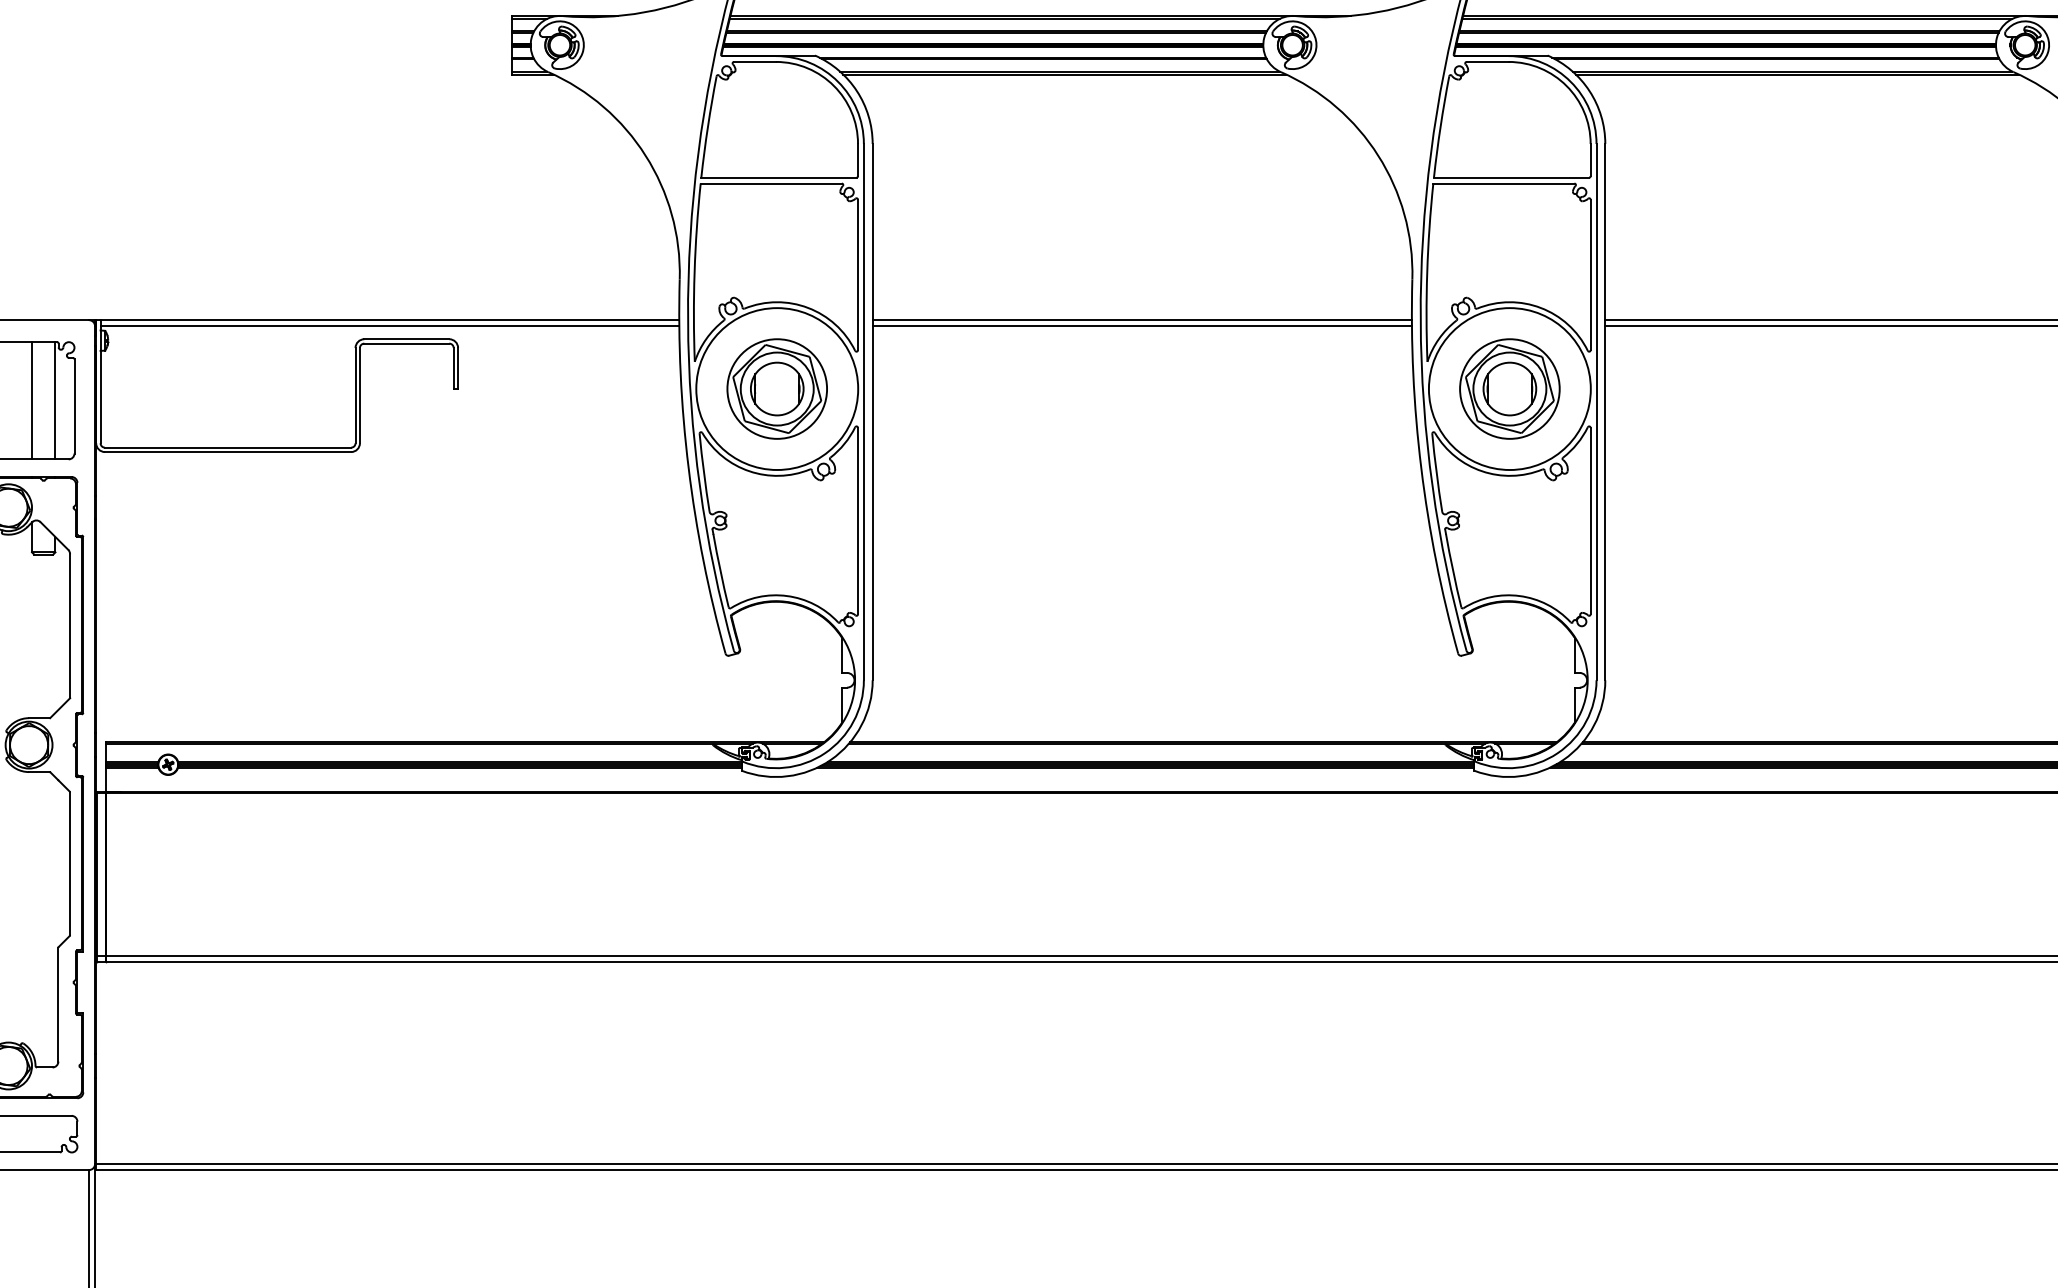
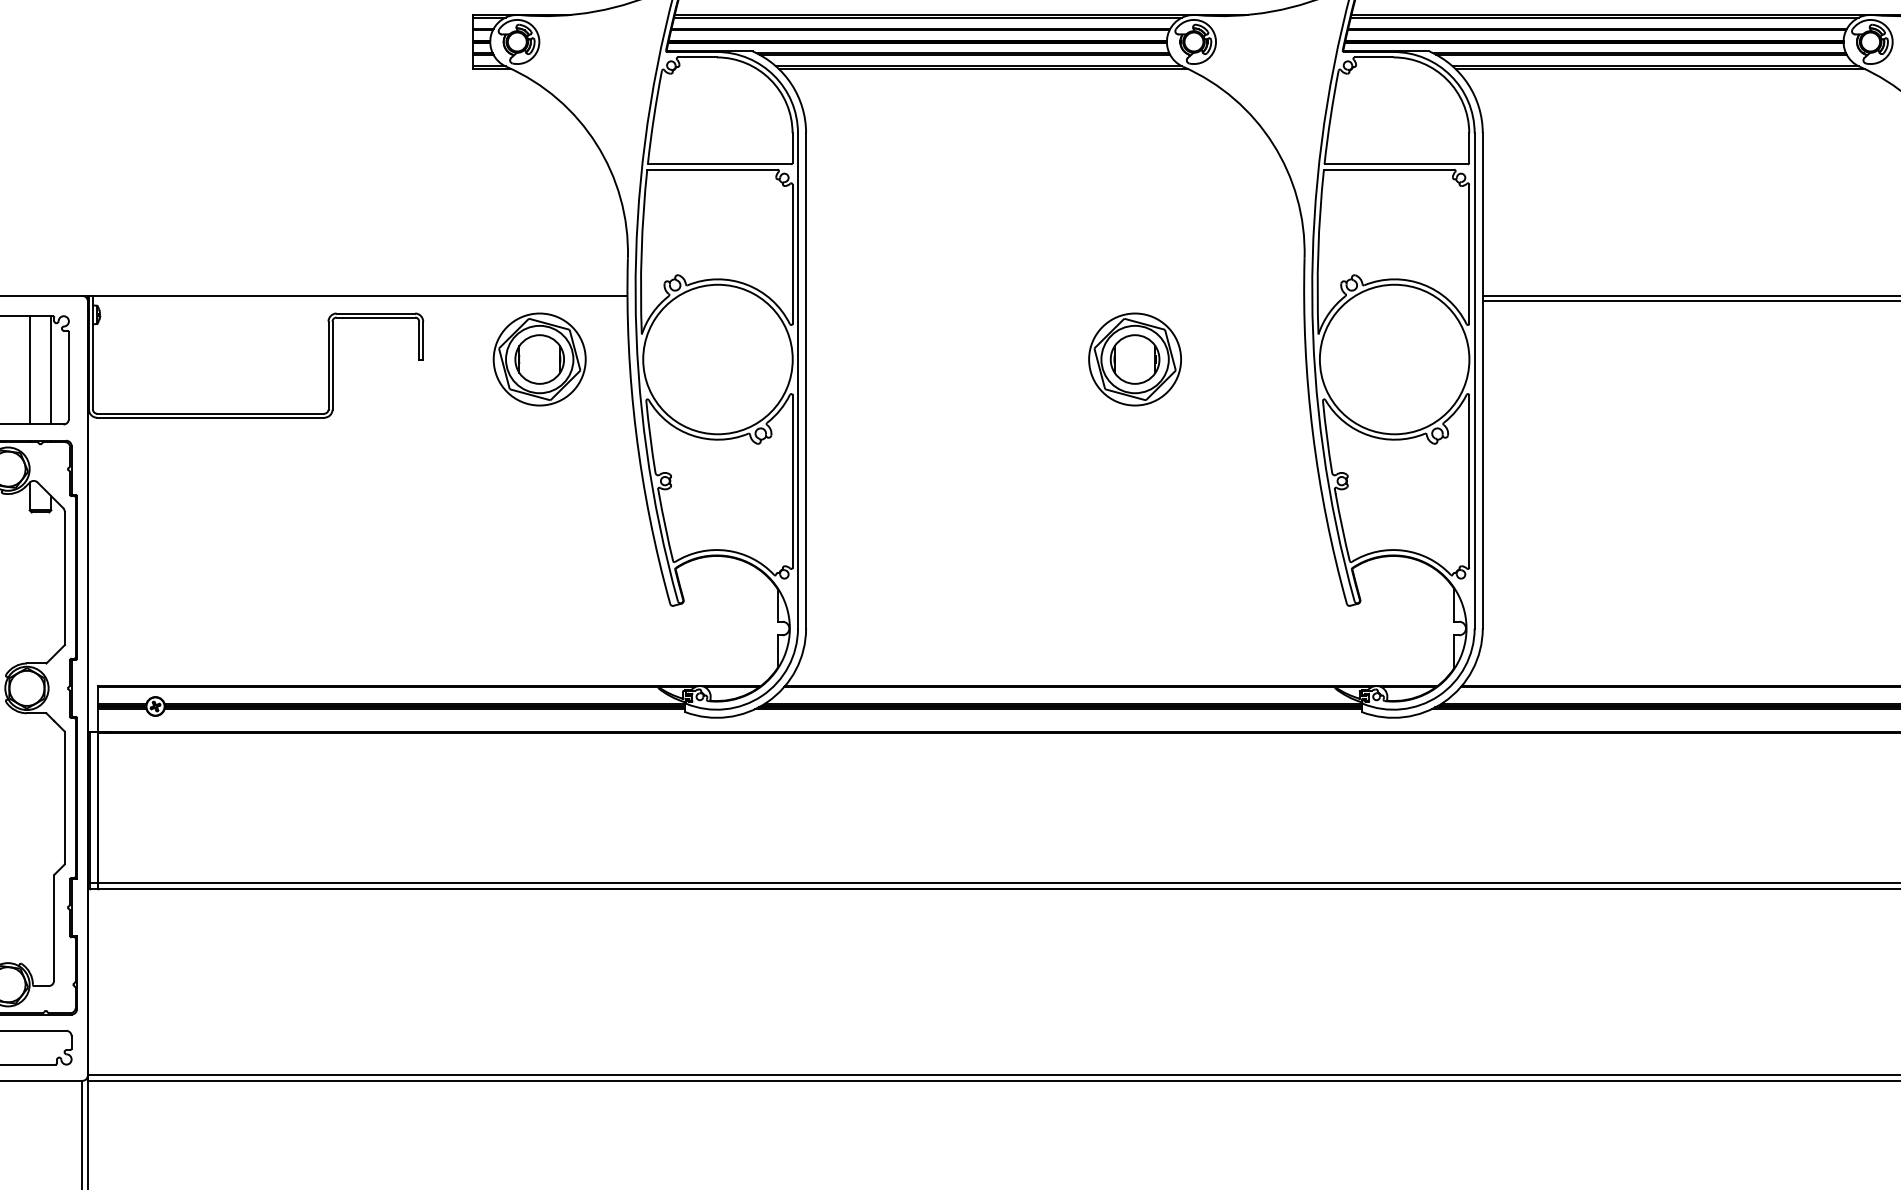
line: (1141, 320) -> (1054, 296), removed
line: (389, 326) -> (359, 301), removed
line: (1141, 326) -> (1054, 301), removed
part: (776, 388) -> (539, 359), moved
part: (1509, 388) -> (1134, 359), moved

